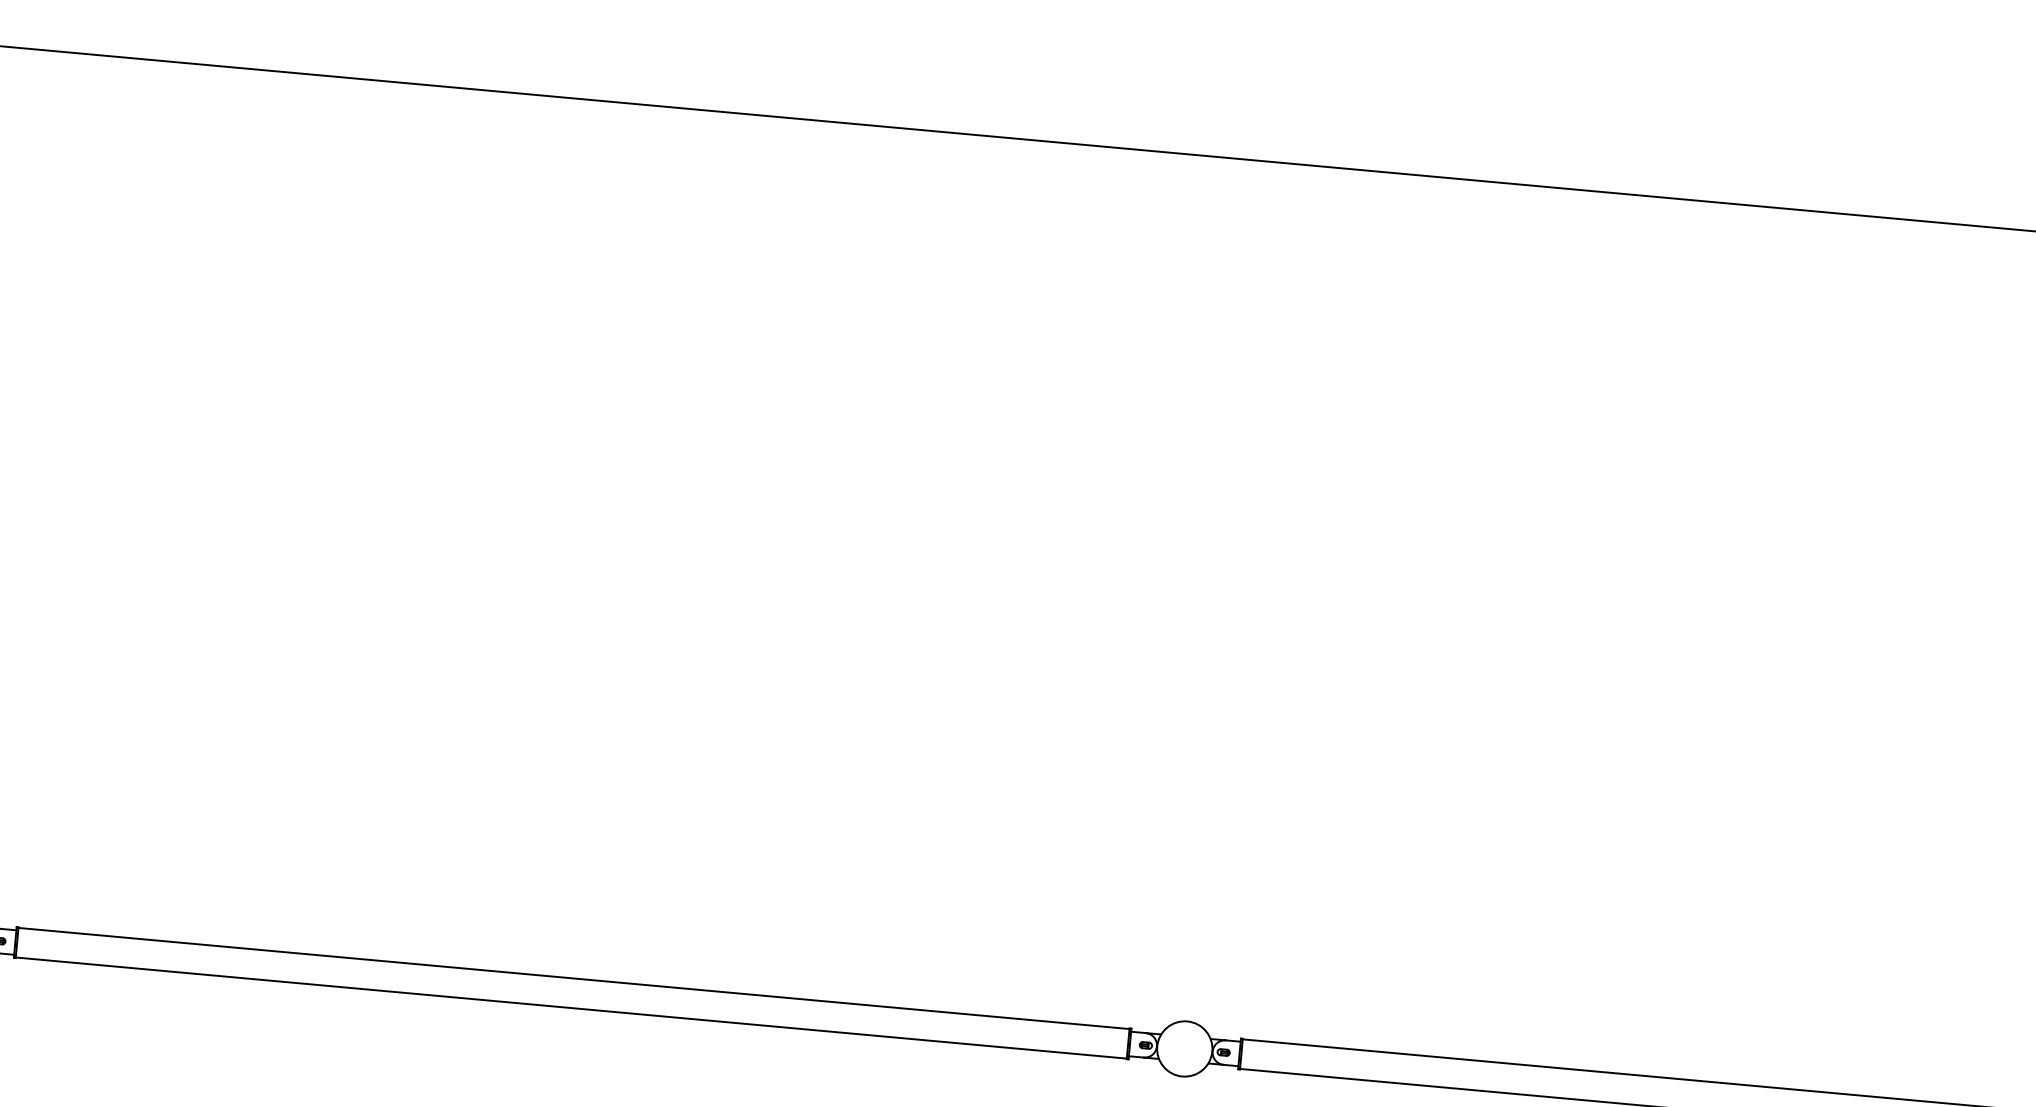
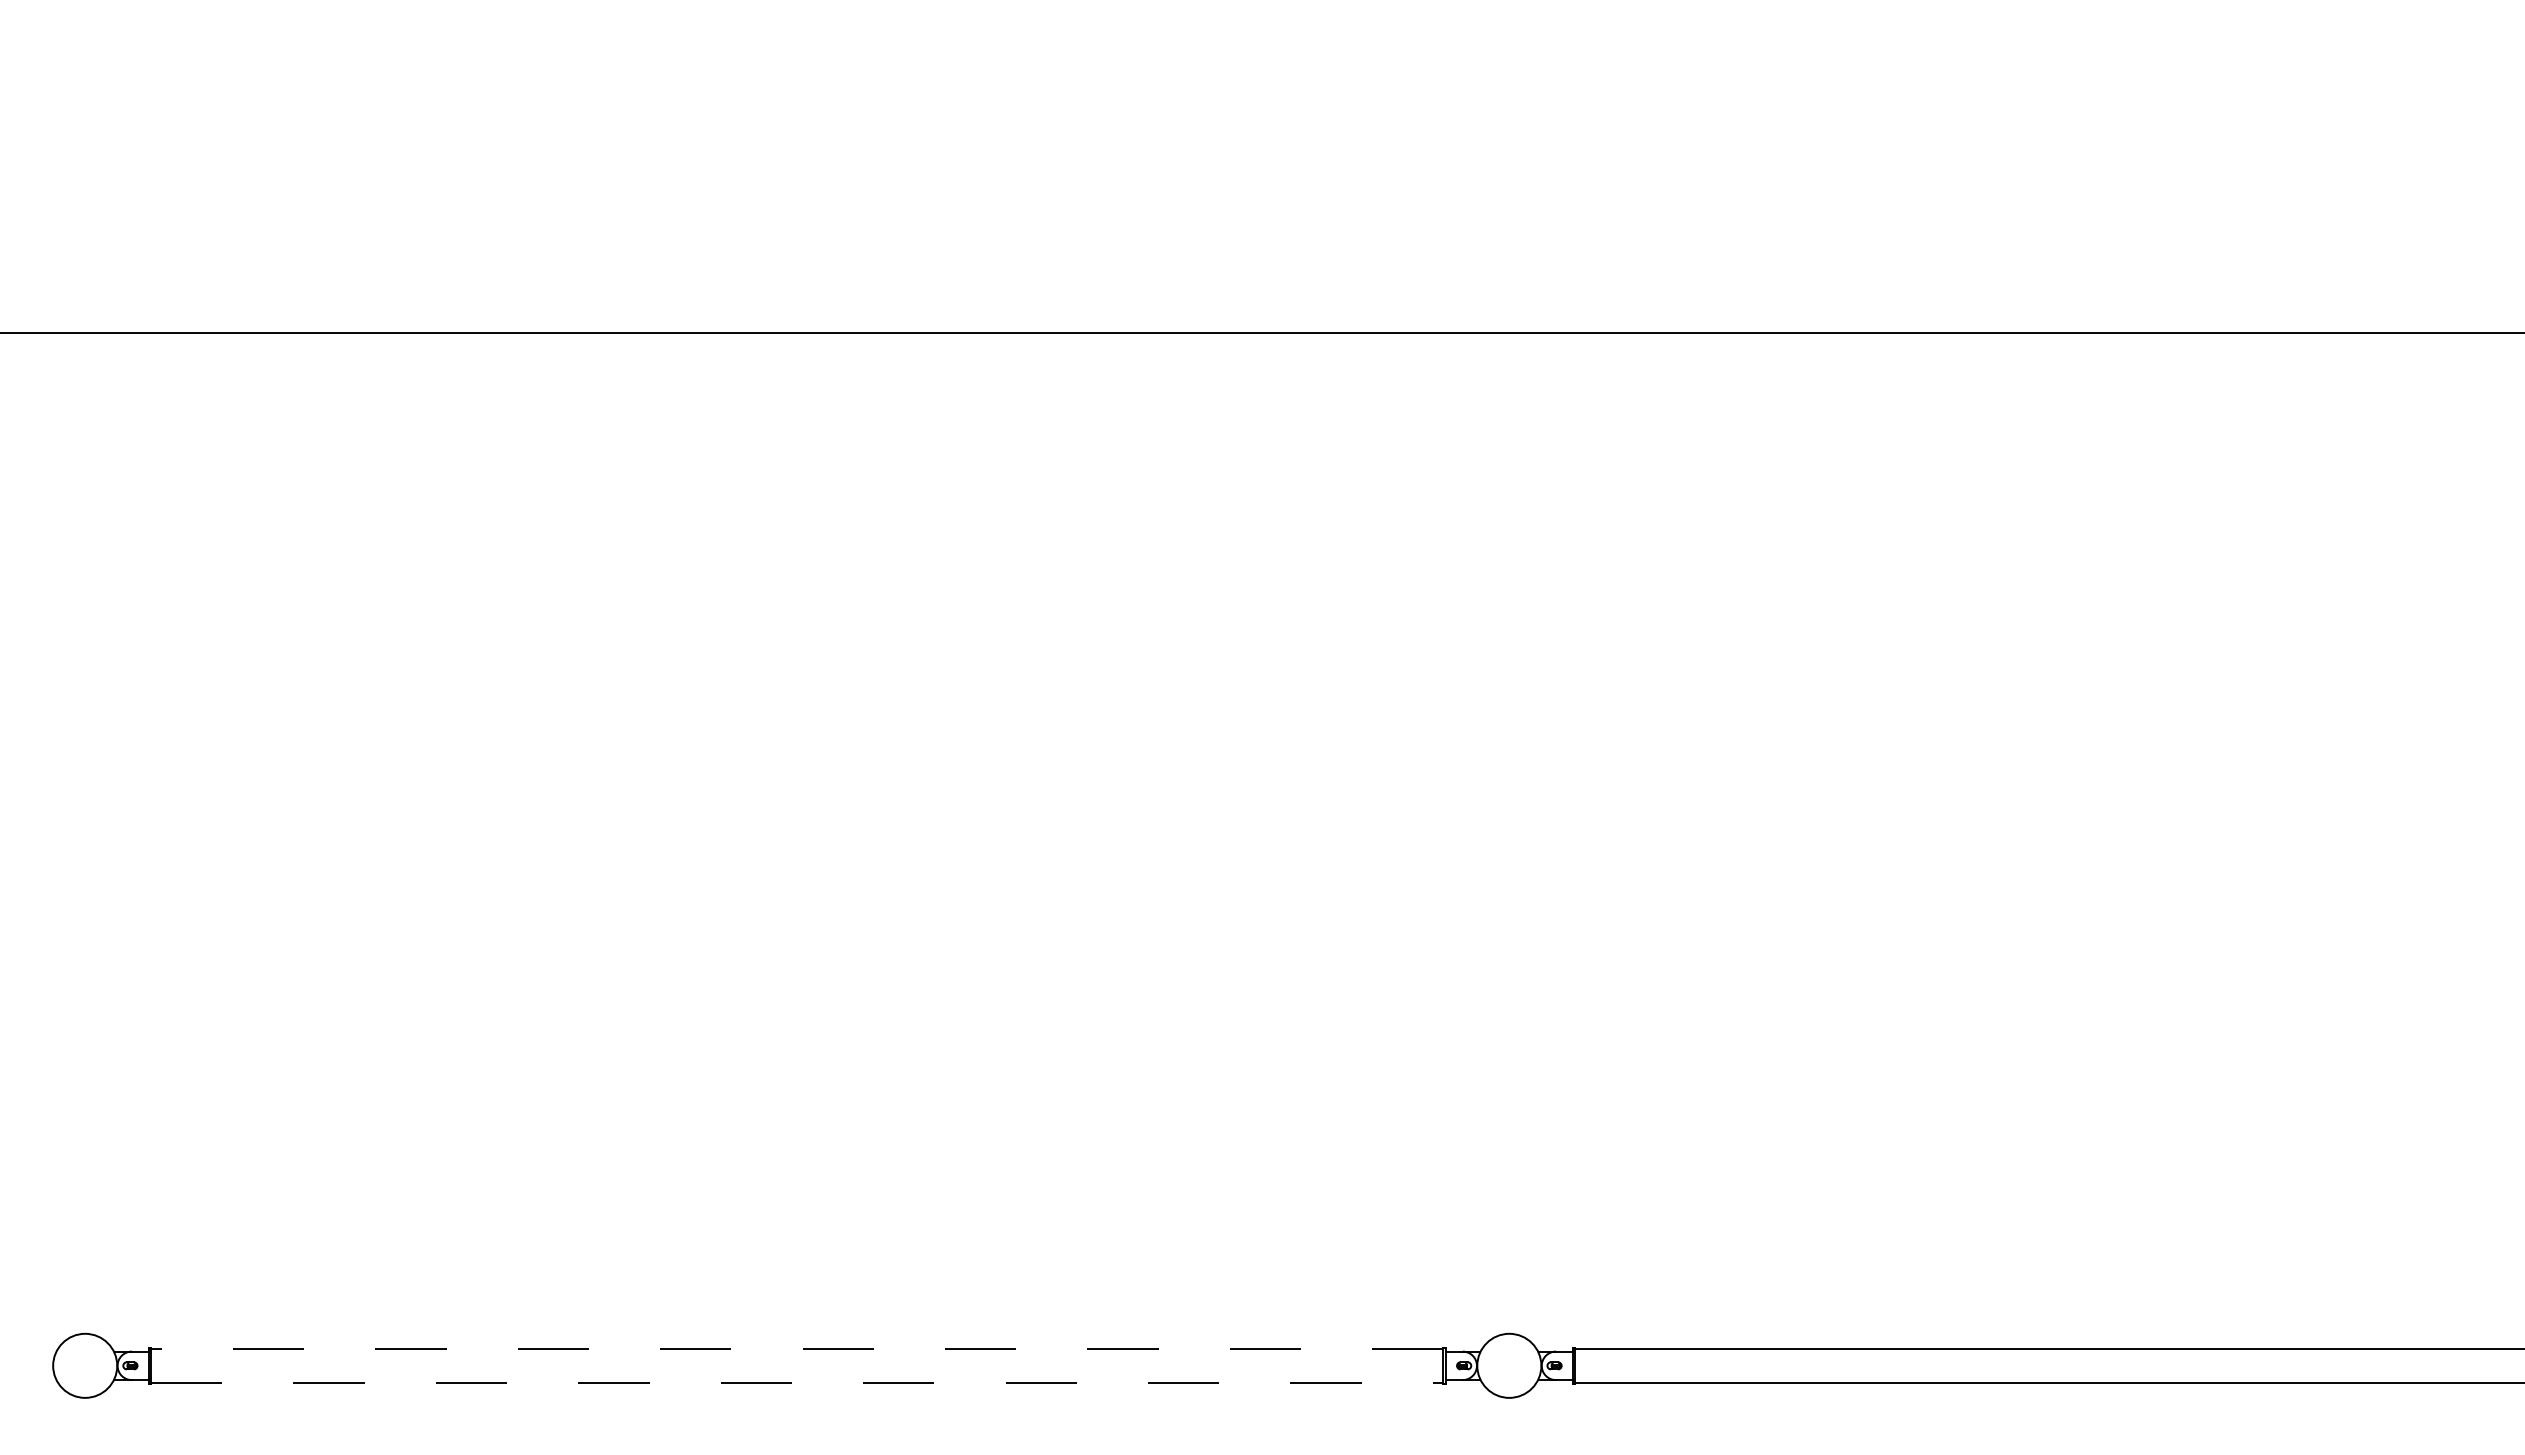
line: (573, 978) -> (796, 1348), solid -> dashed
line: (571, 1008) -> (797, 1383), solid -> dashed

